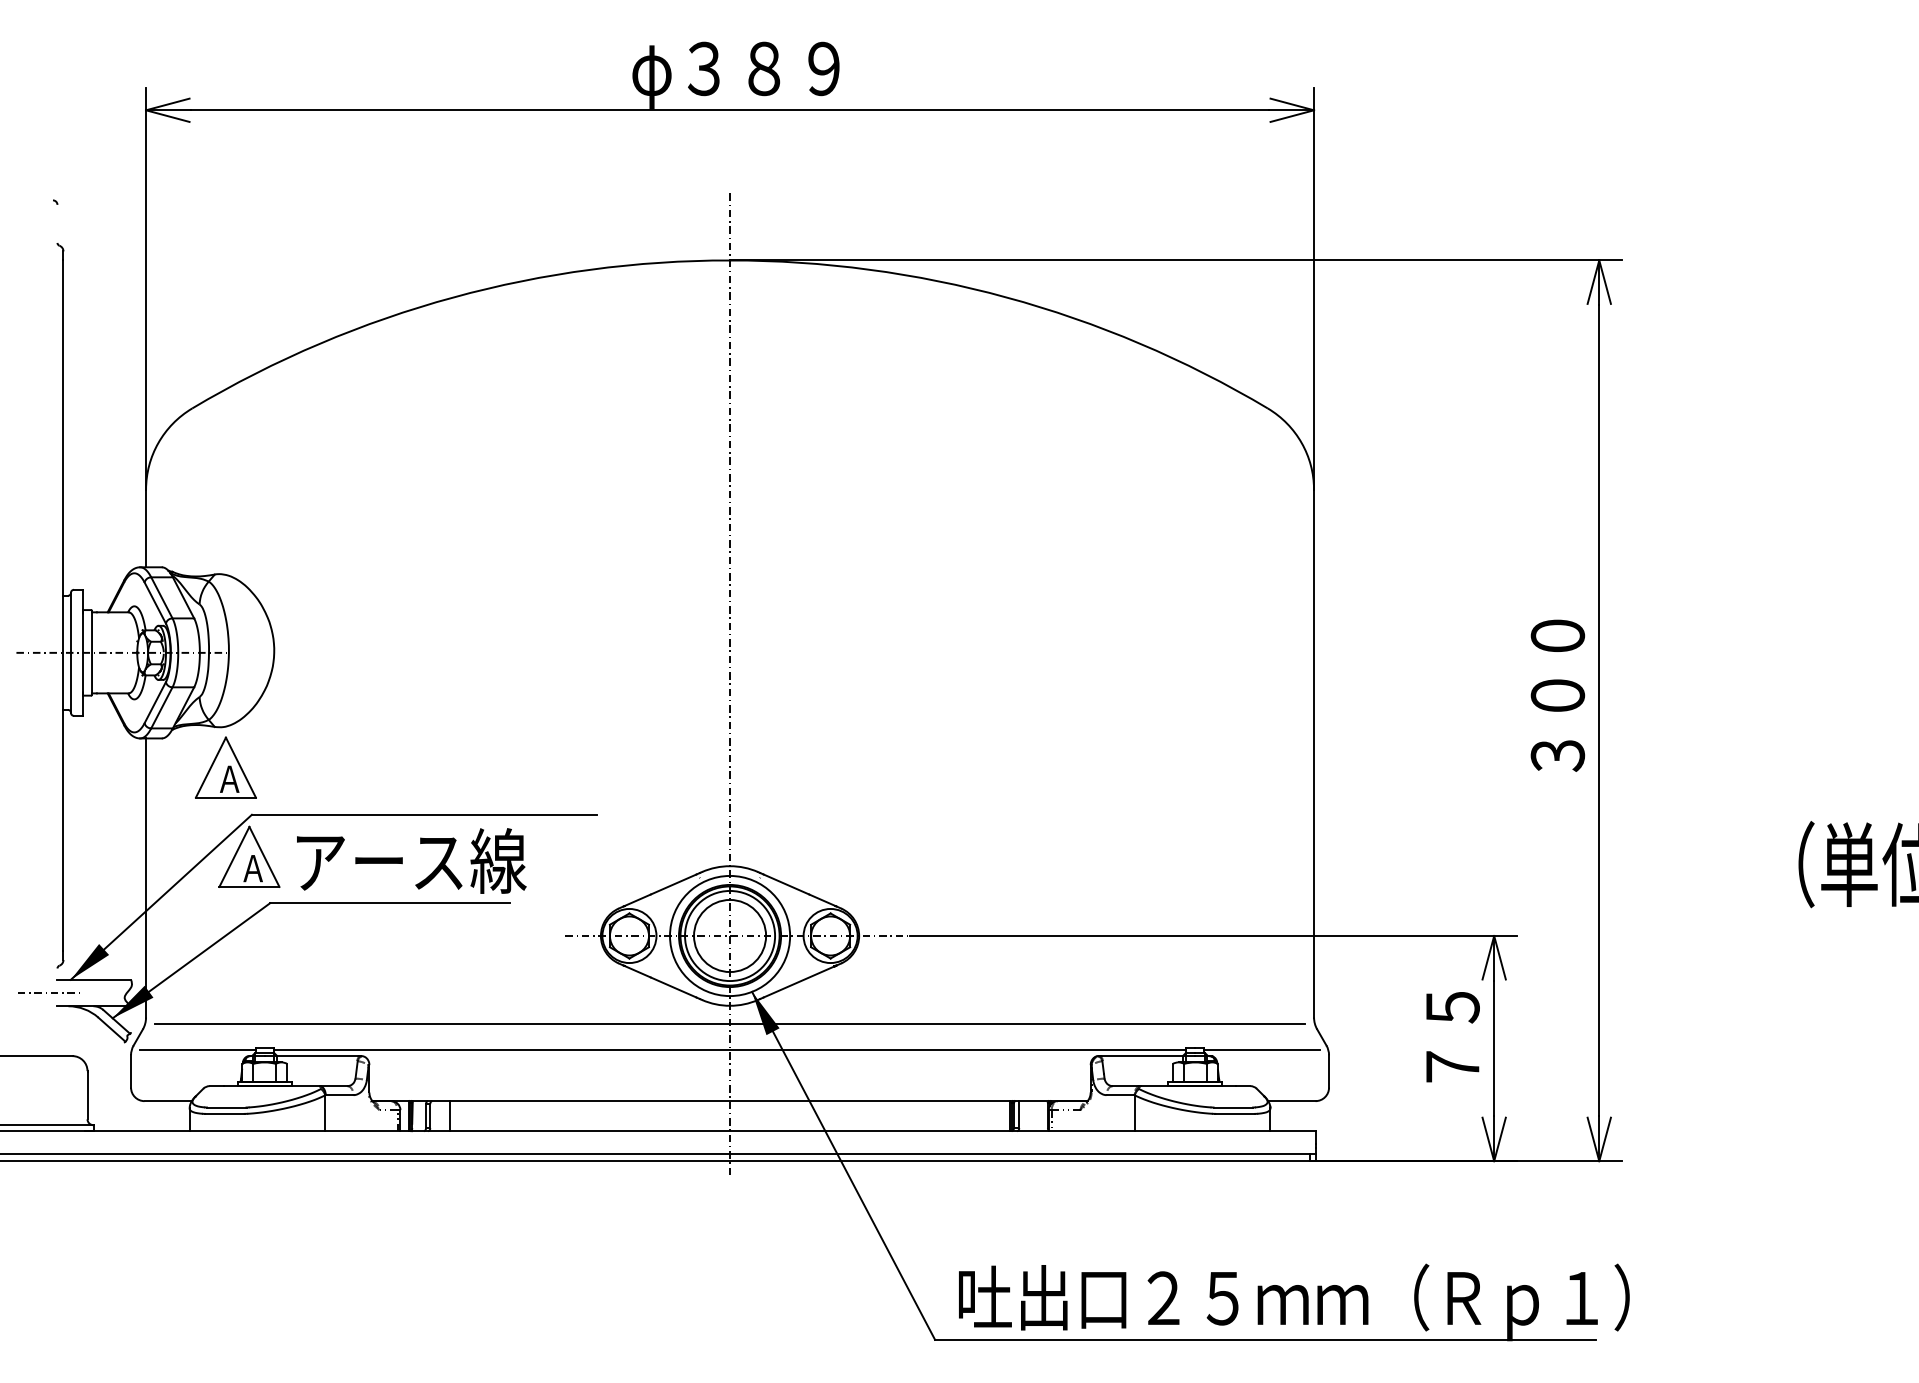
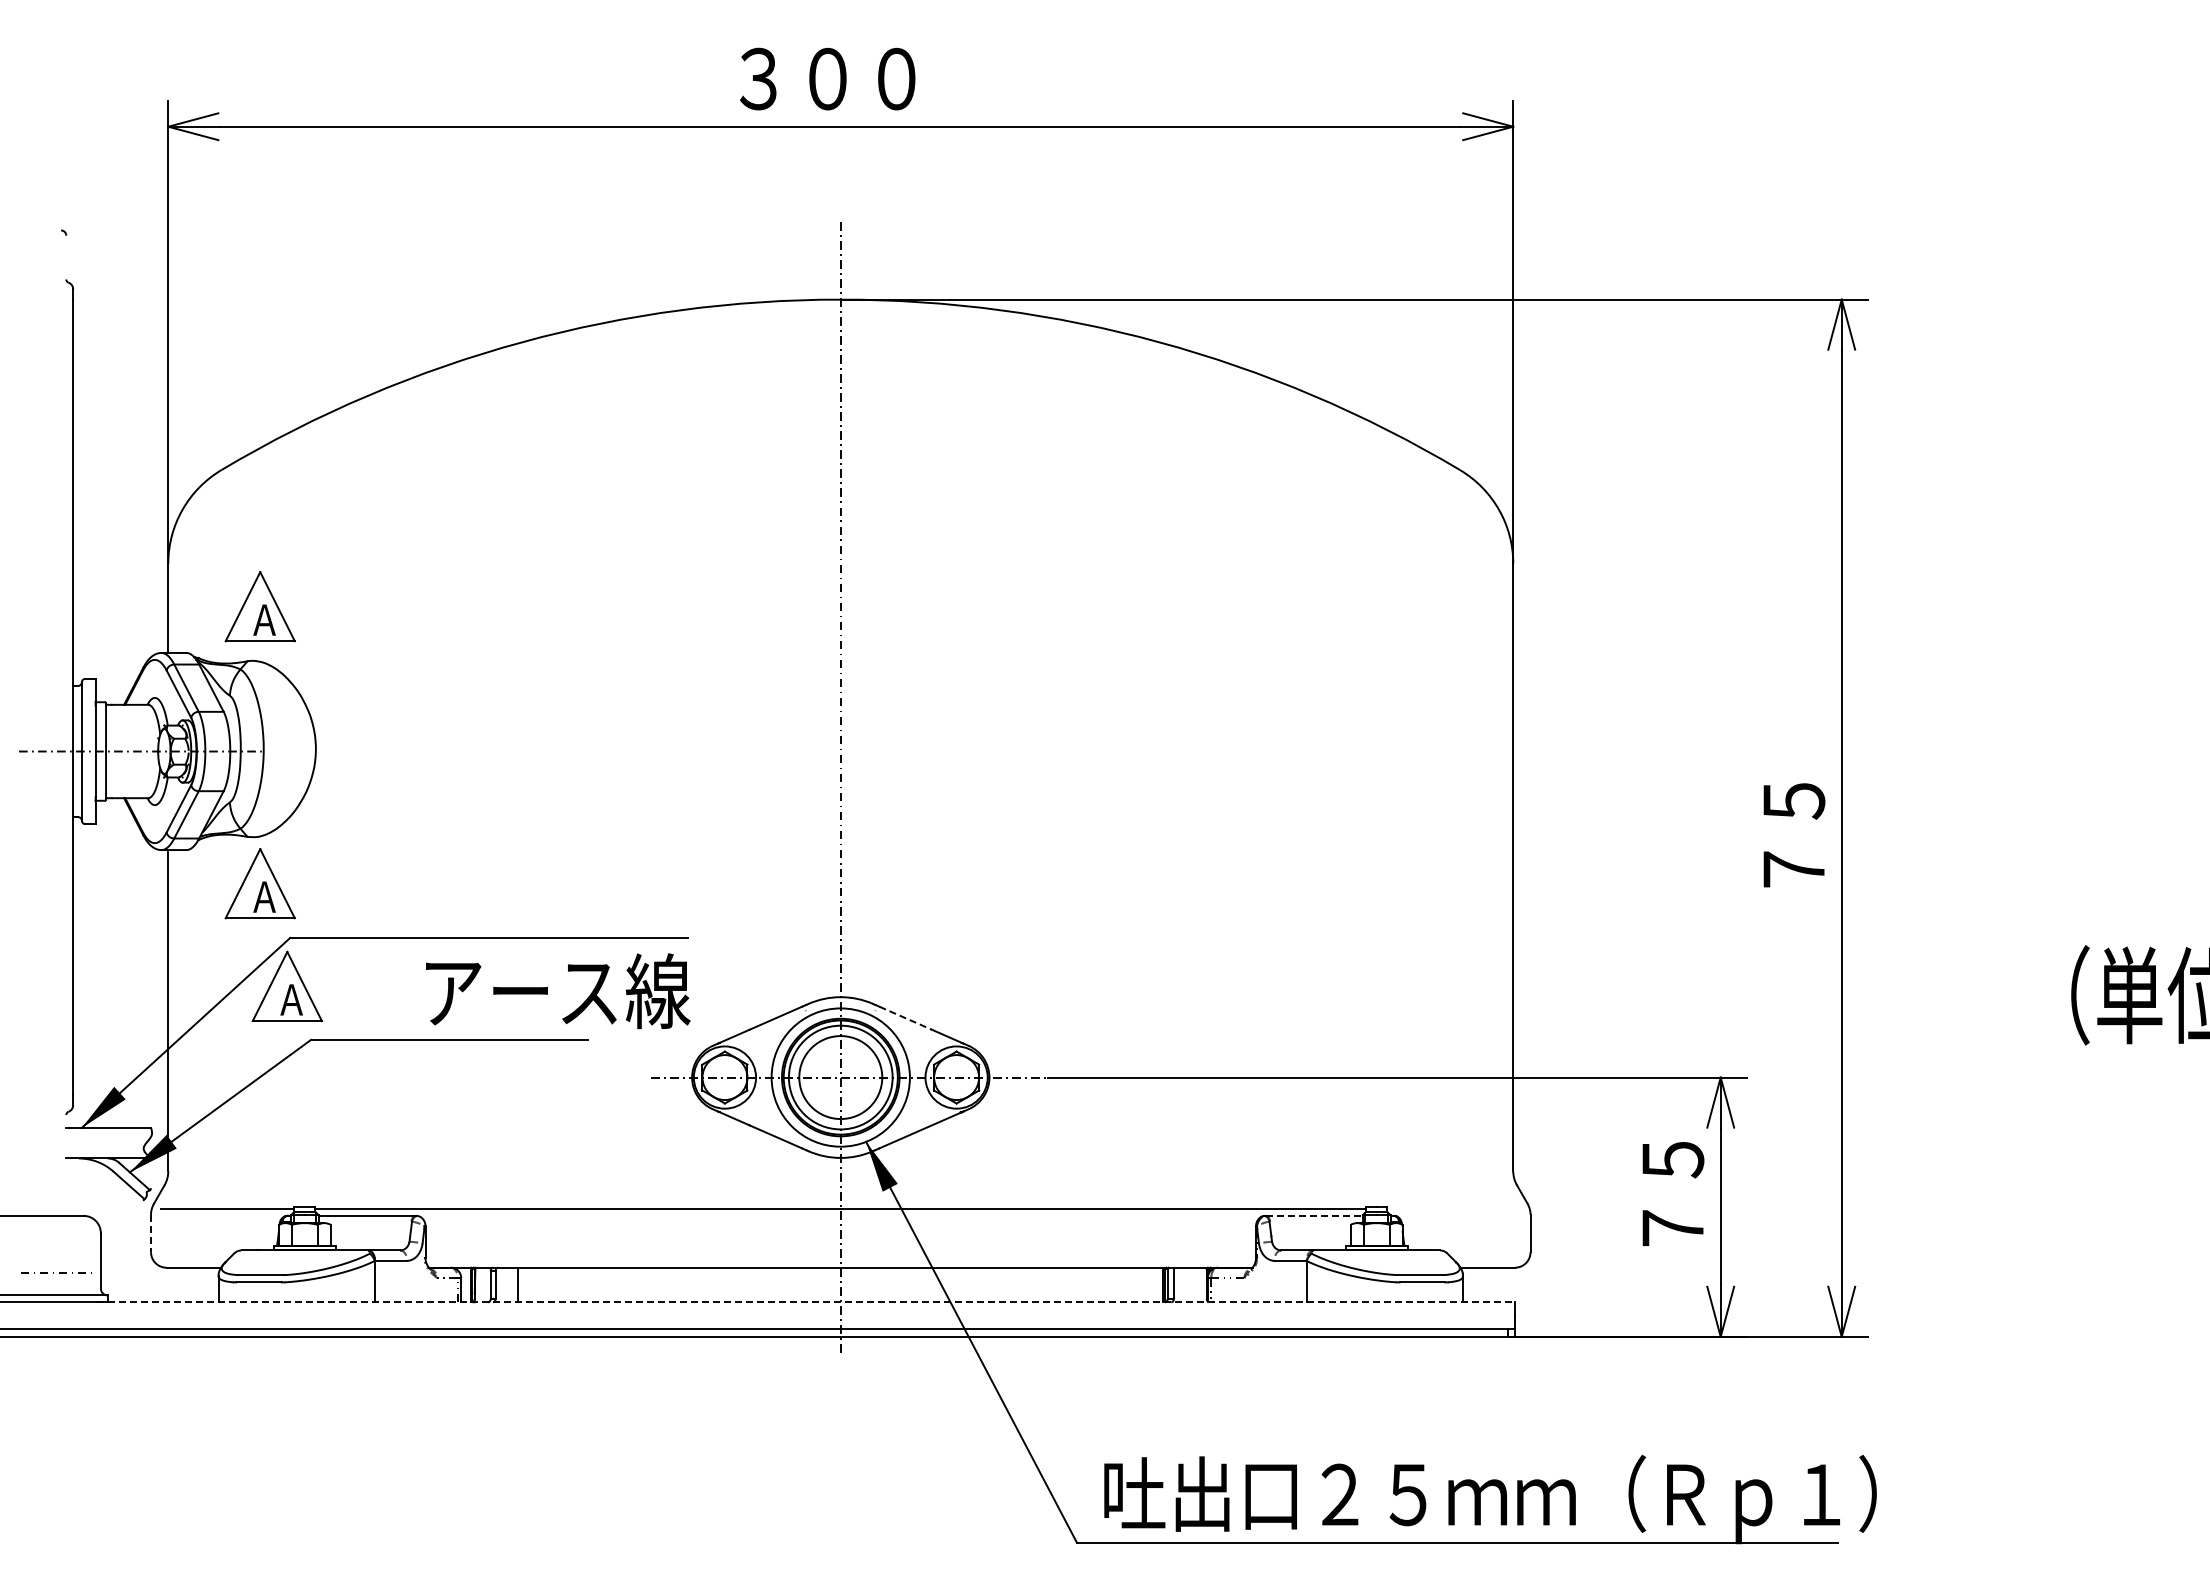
text: (735, 75) -> (847, 86), φ３８９ -> ３００
part: (225, 526) -> (259, 606), added
text: (1557, 695) -> (1793, 800), ３００ -> ７５
text: (411, 861) -> (558, 991), moved
line: (786, 884) -> (905, 1018), solid -> dashed
line: (46, 992) -> (53, 1272), moved
line: (729, 1023) -> (840, 1178), removed
line: (1262, 1049) -> (1453, 1208), removed
line: (1141, 1055) -> (1314, 1215), solid -> dashed
line: (131, 1071) -> (151, 1233), solid -> dashed
line: (700, 1131) -> (806, 1302), solid -> dashed

